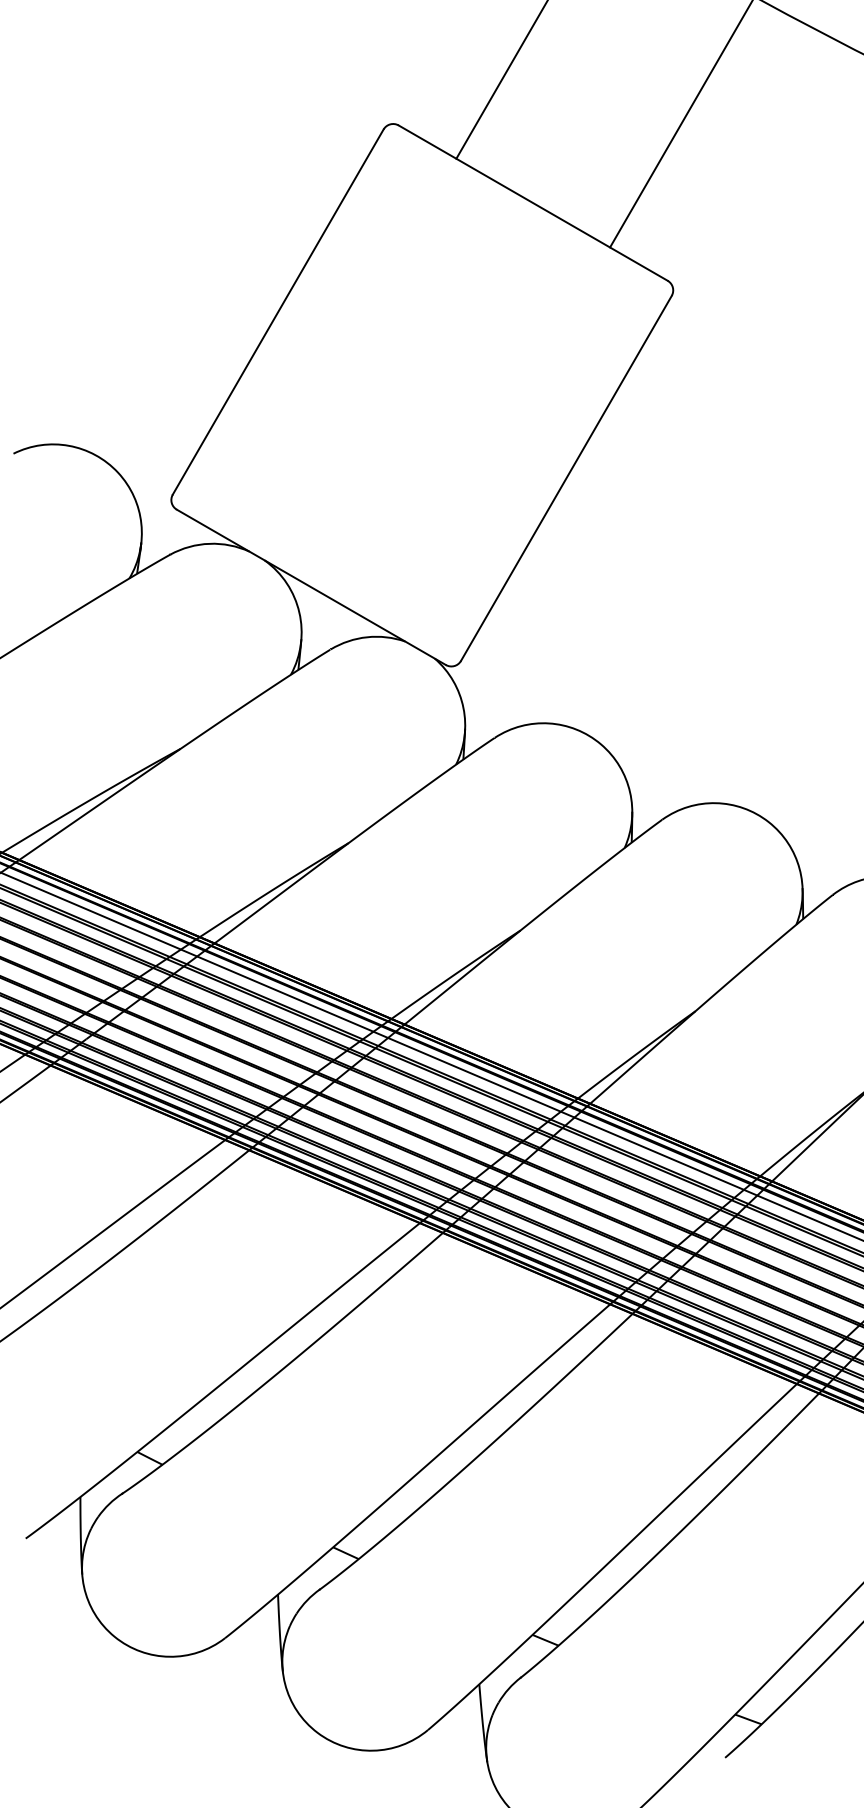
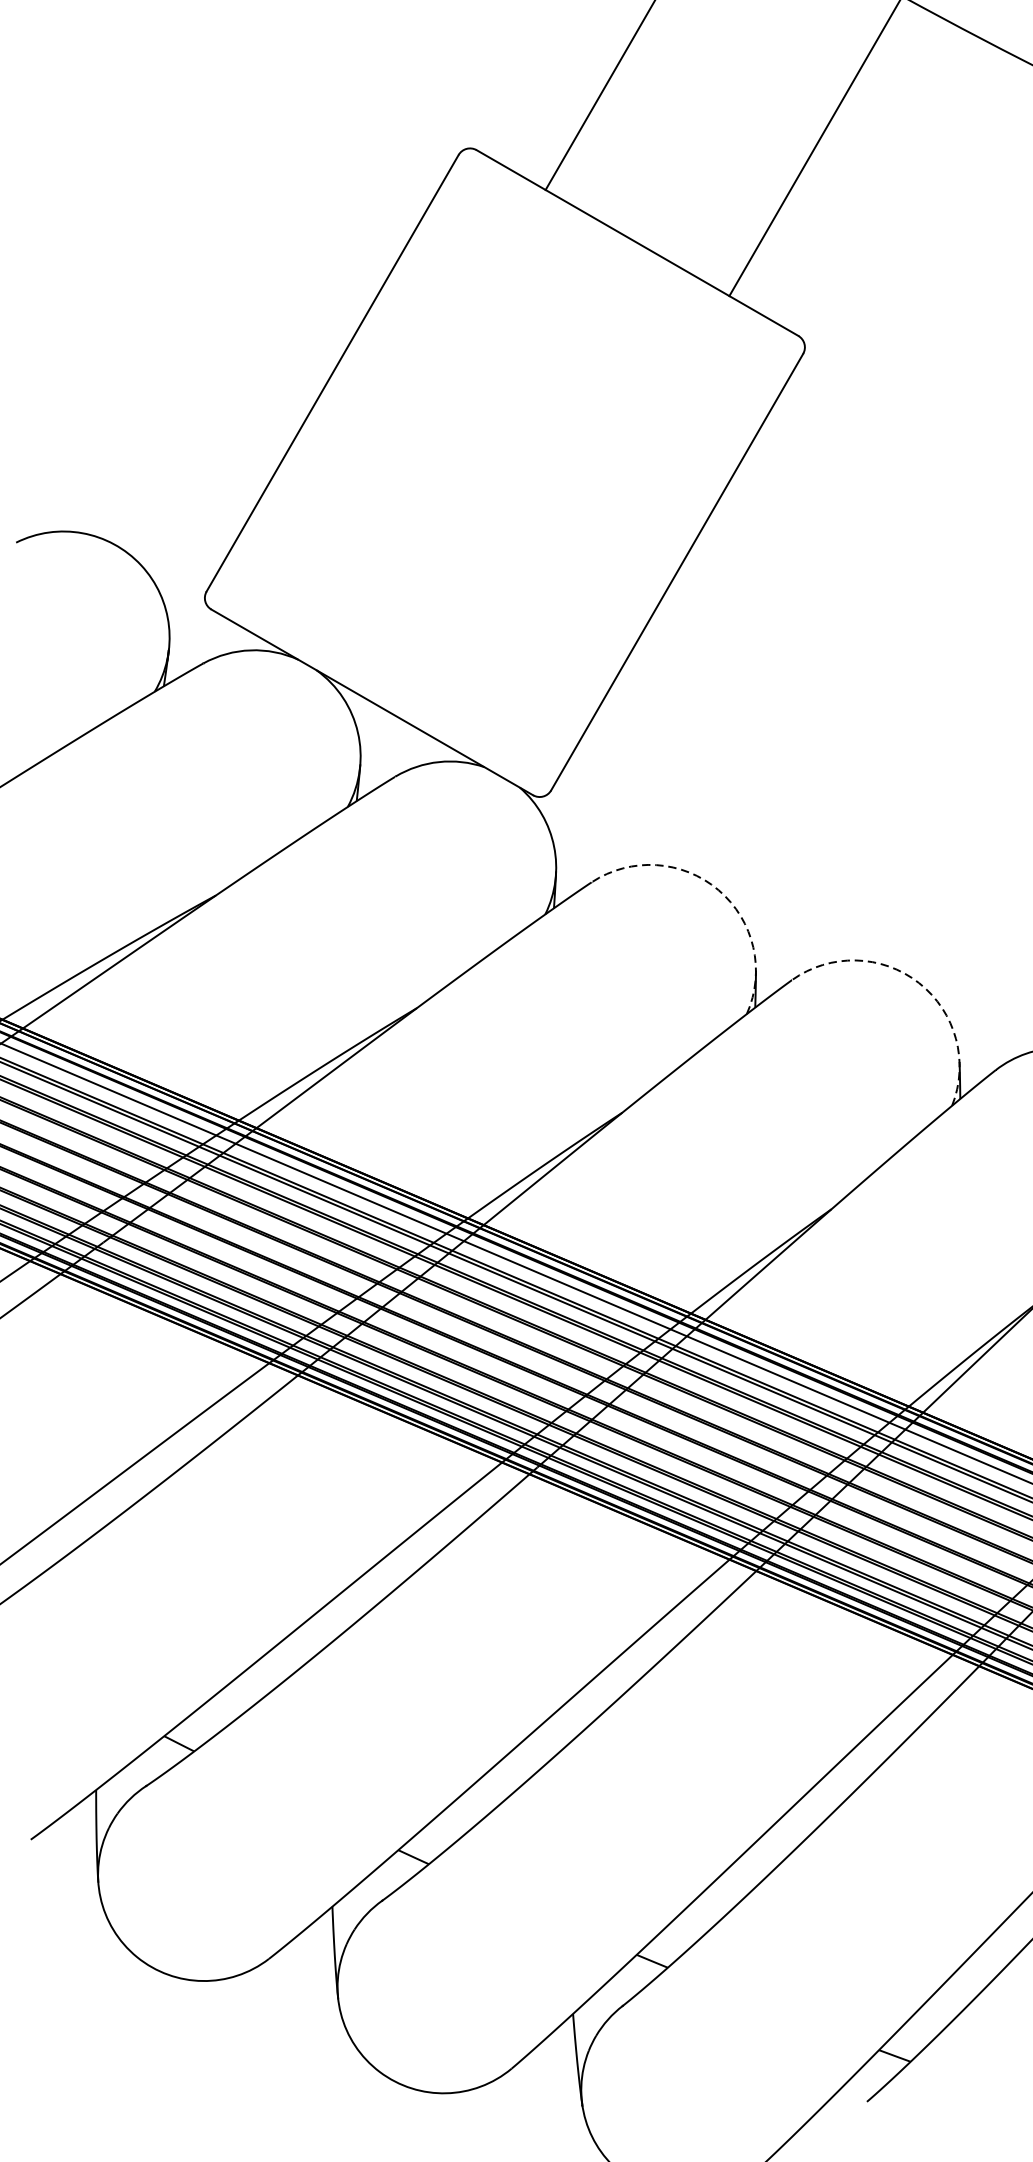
arc: (601, 744) -> (719, 890), solid -> dashed
arc: (768, 822) -> (918, 983), solid -> dashed

